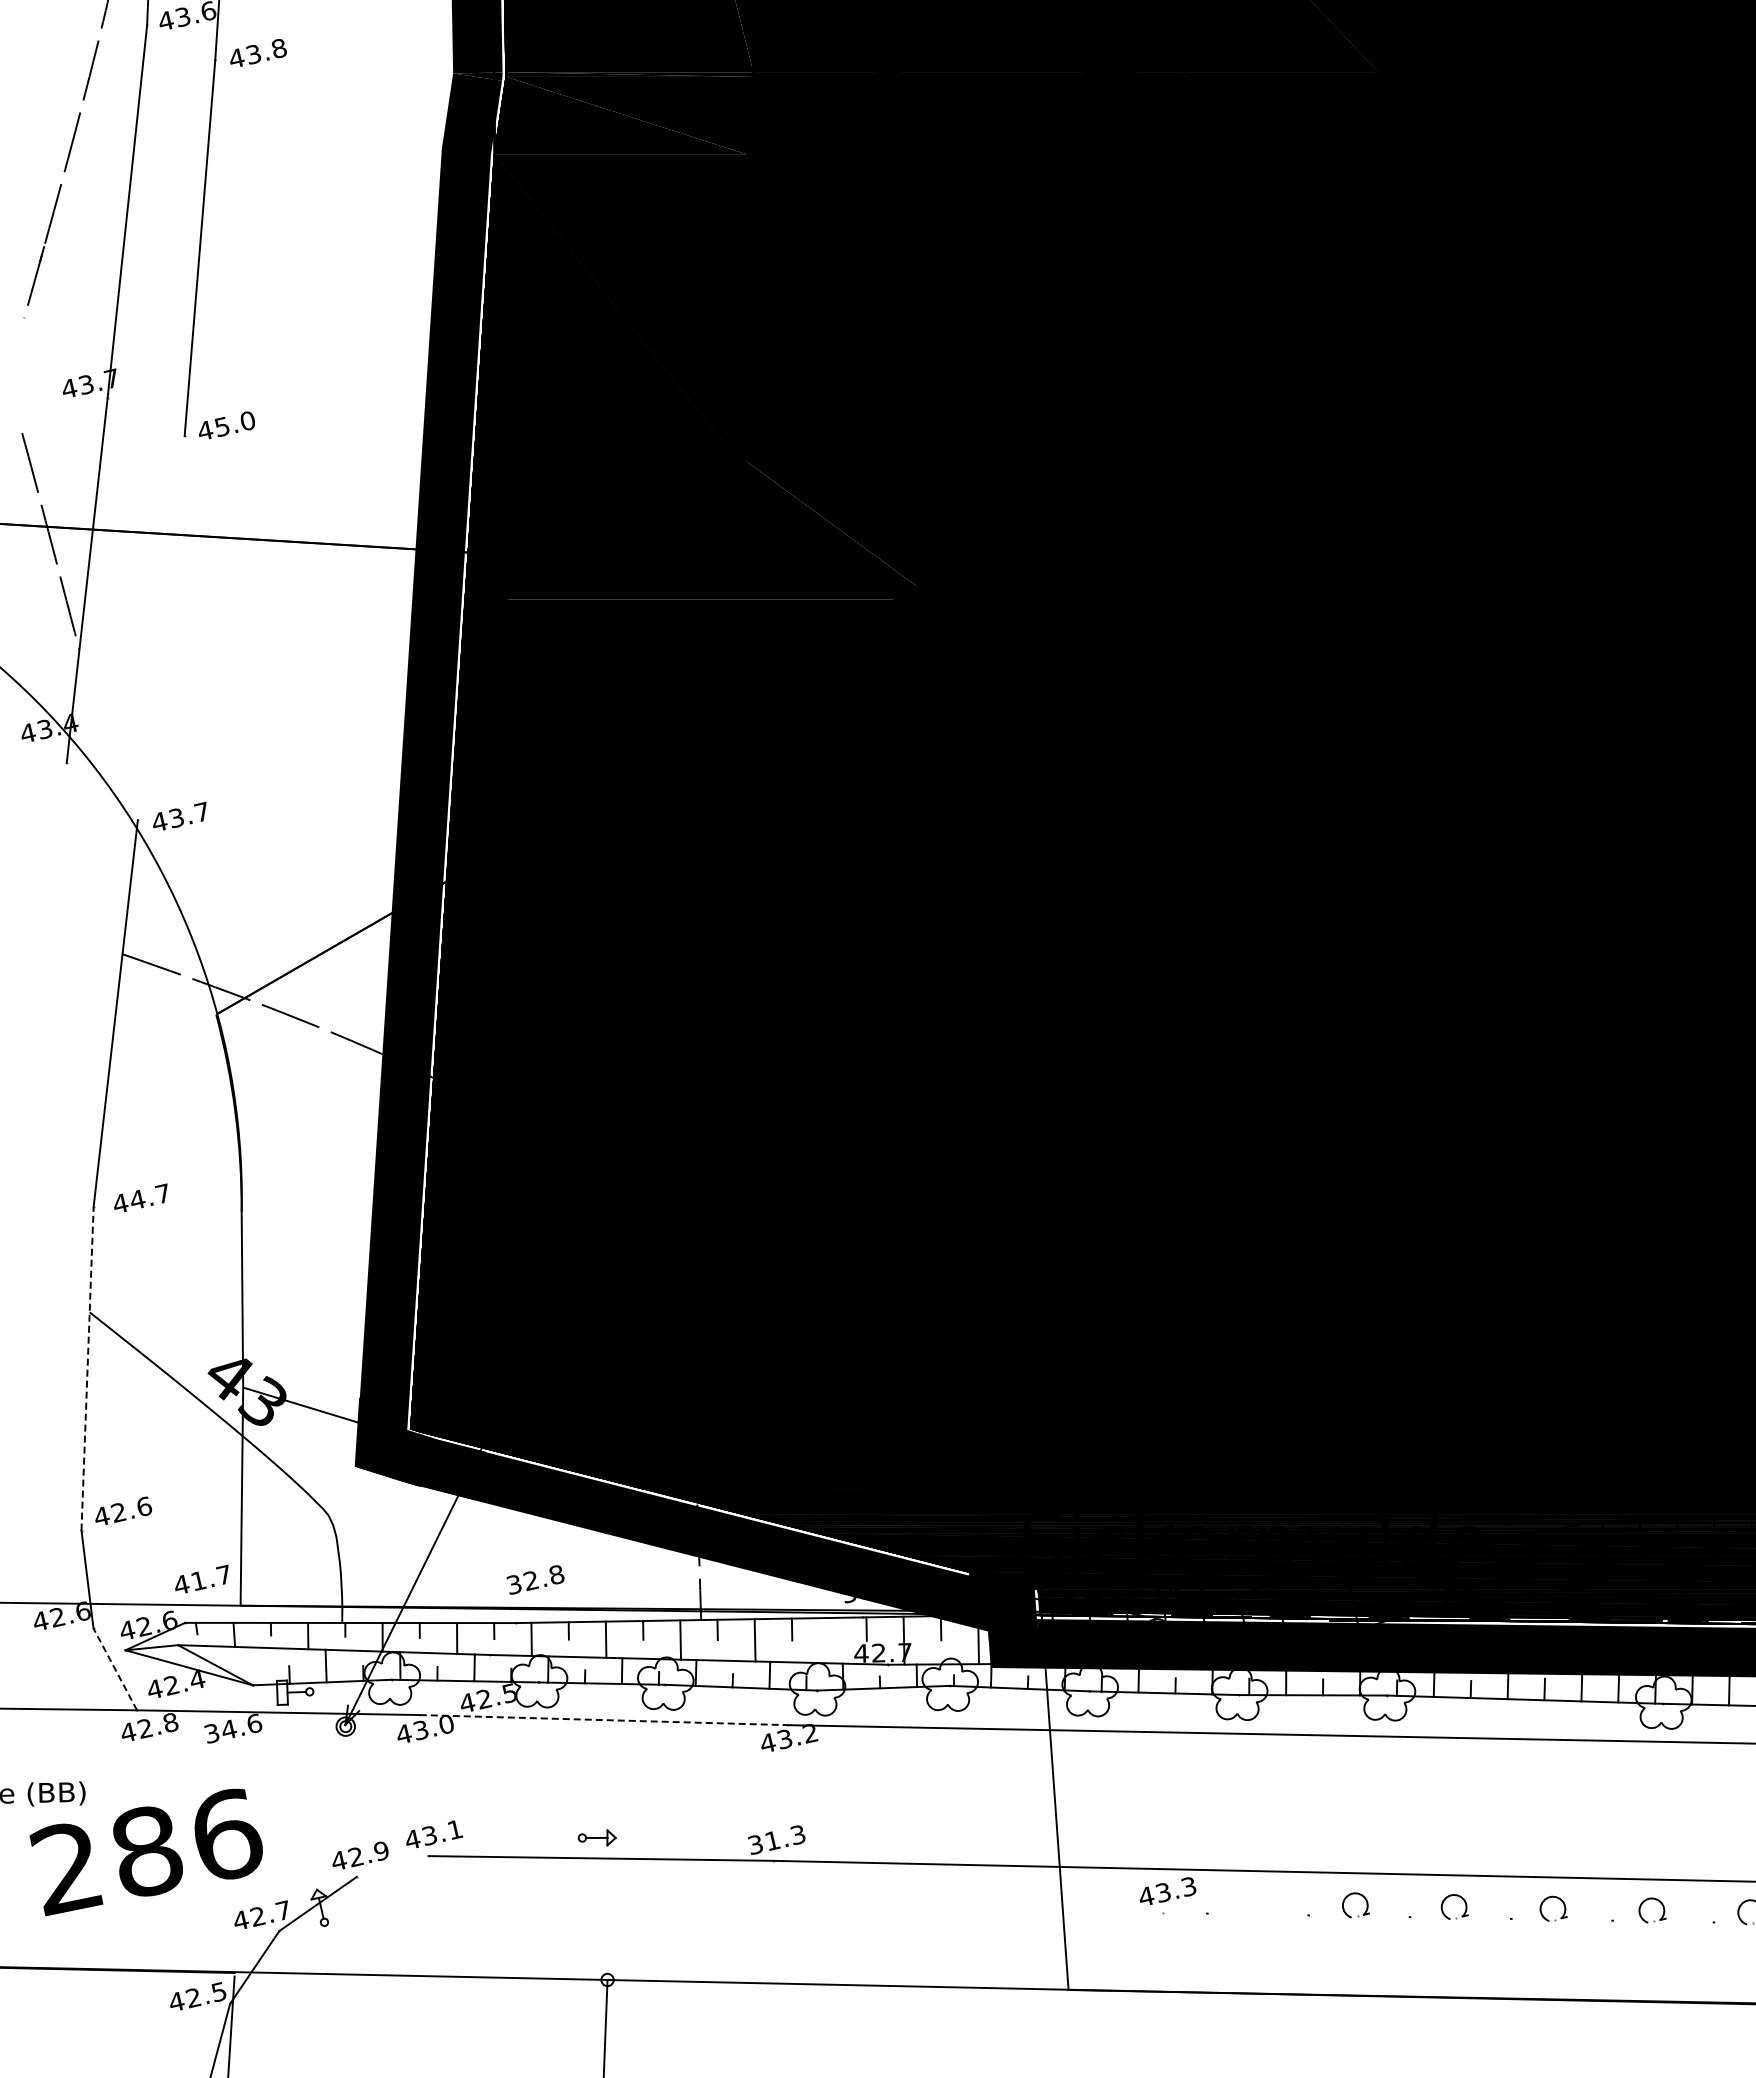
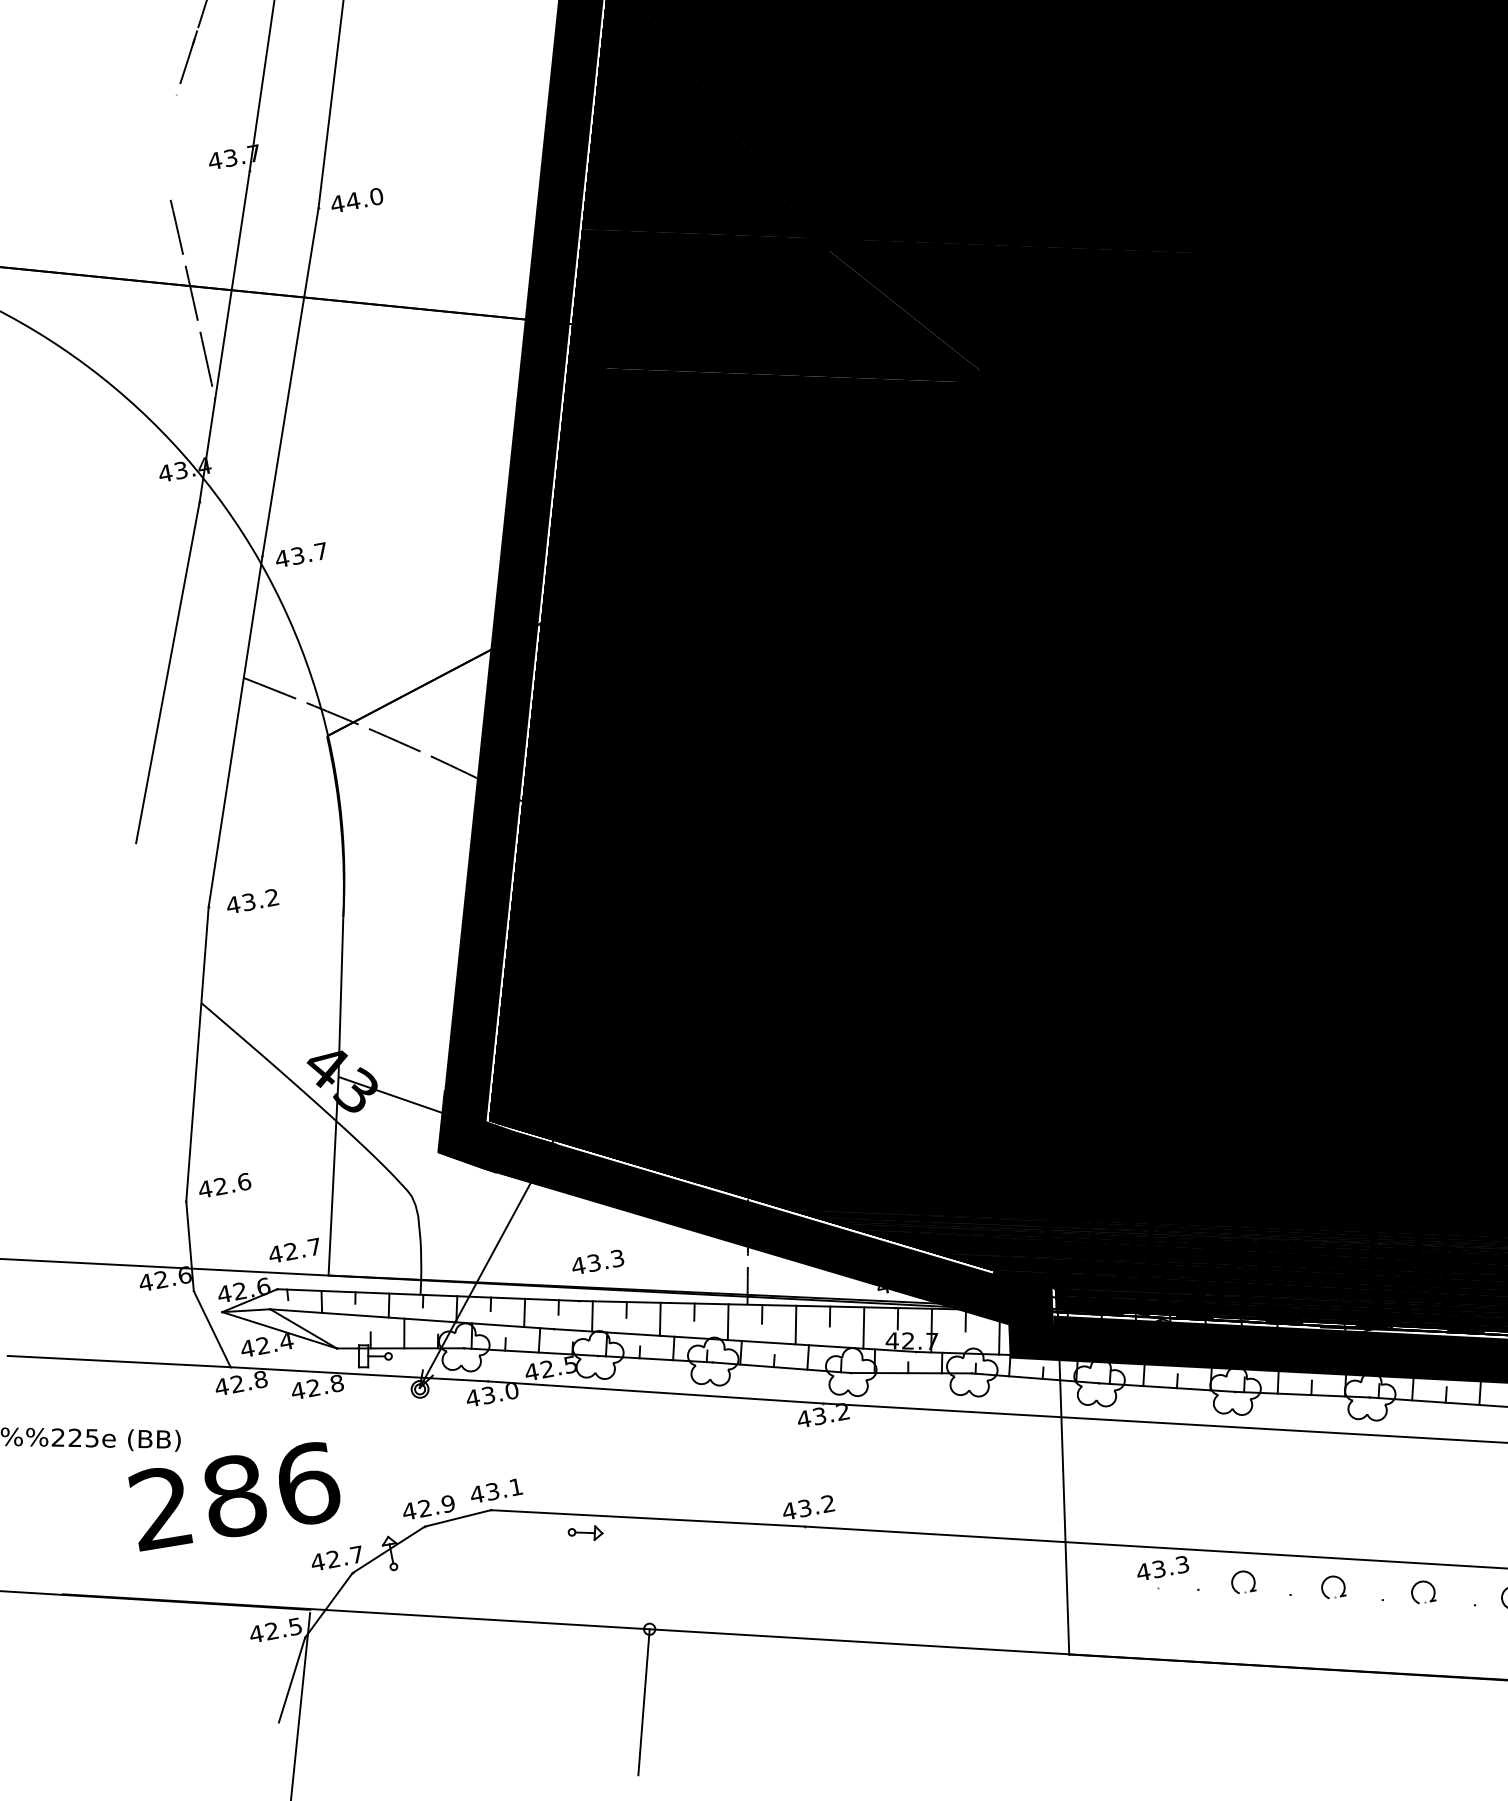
text: (222, 426) -> (353, 200), 45.0 -> 44.0
line: (160, 628) -> (289, 382), added
line: (38, 951) -> (167, 672), added
text: (150, 1196) -> (260, 899), 44.7 -> 43.2
line: (87, 1368) -> (197, 1054), dashed -> solid
text: (535, 1579) -> (598, 1261), 32.8 -> 43.3
text: (198, 1581) -> (291, 1252), 41.7 -> 42.7
text: (849, 1598) -> (883, 1290), 53.7 -> 43.7
line: (829, 1640) -> (863, 1327), added
line: (115, 1668) -> (212, 1328), dashed -> solid
line: (604, 1720) -> (655, 1392), dashed -> solid
text: (233, 1728) -> (317, 1387), 34.6 -> 42.8
part: (596, 1837) -> (584, 1532), moved
text: (776, 1839) -> (808, 1507), 31.3 -> 43.2
line: (392, 1866) -> (457, 1518), added
part: (1267, 1902) -> (1253, 1581), added

